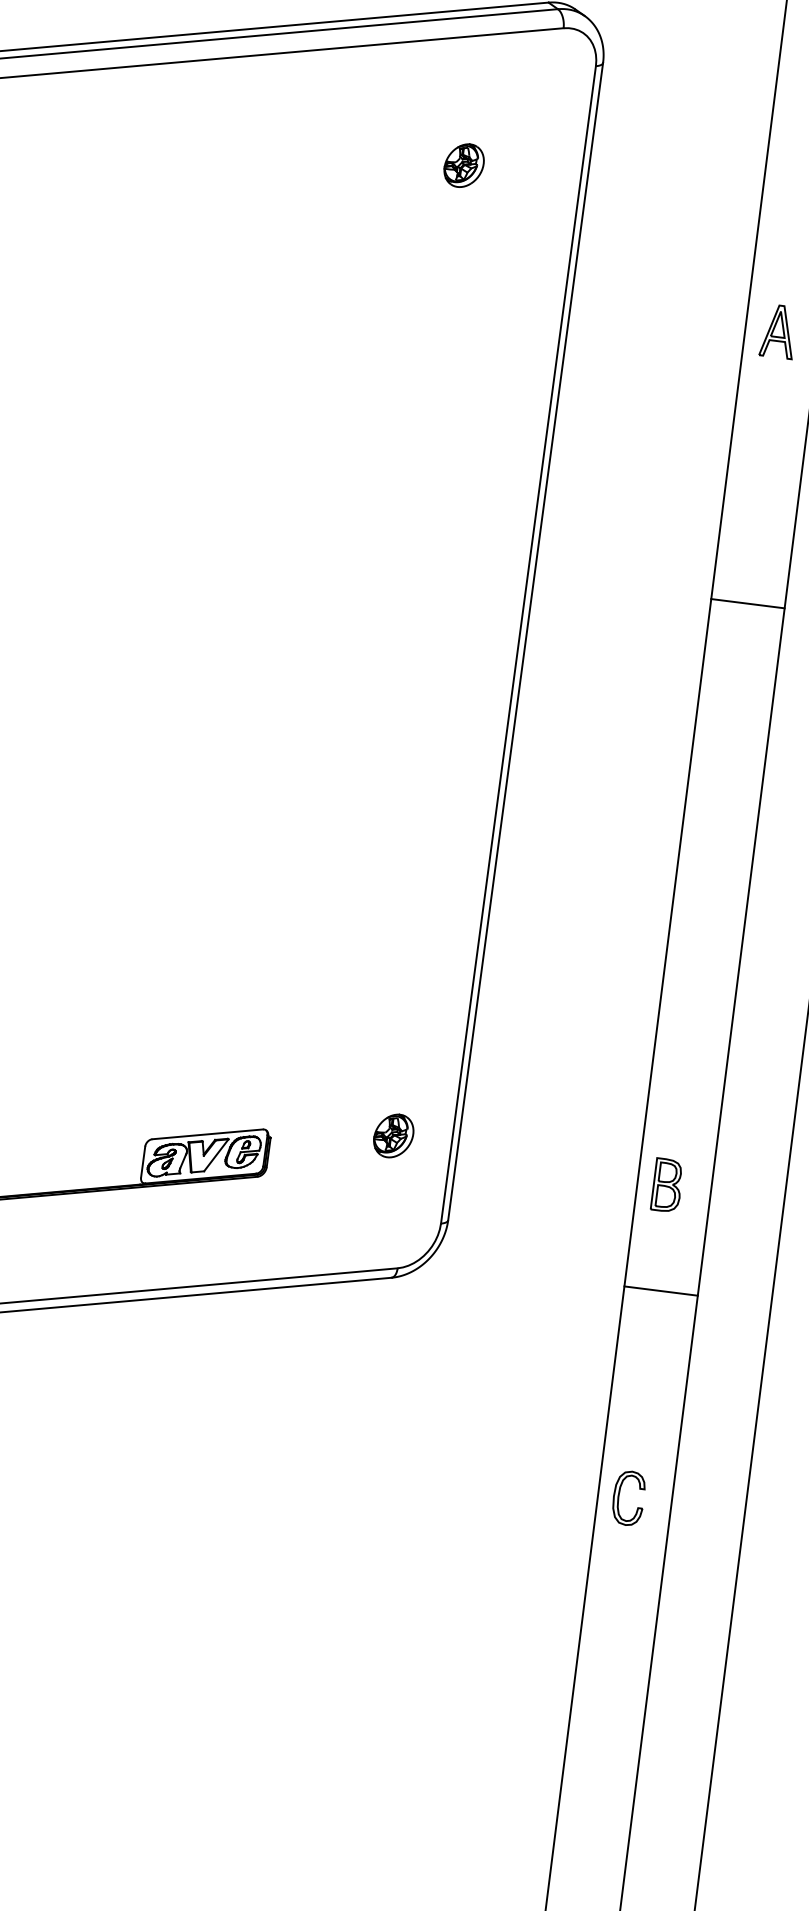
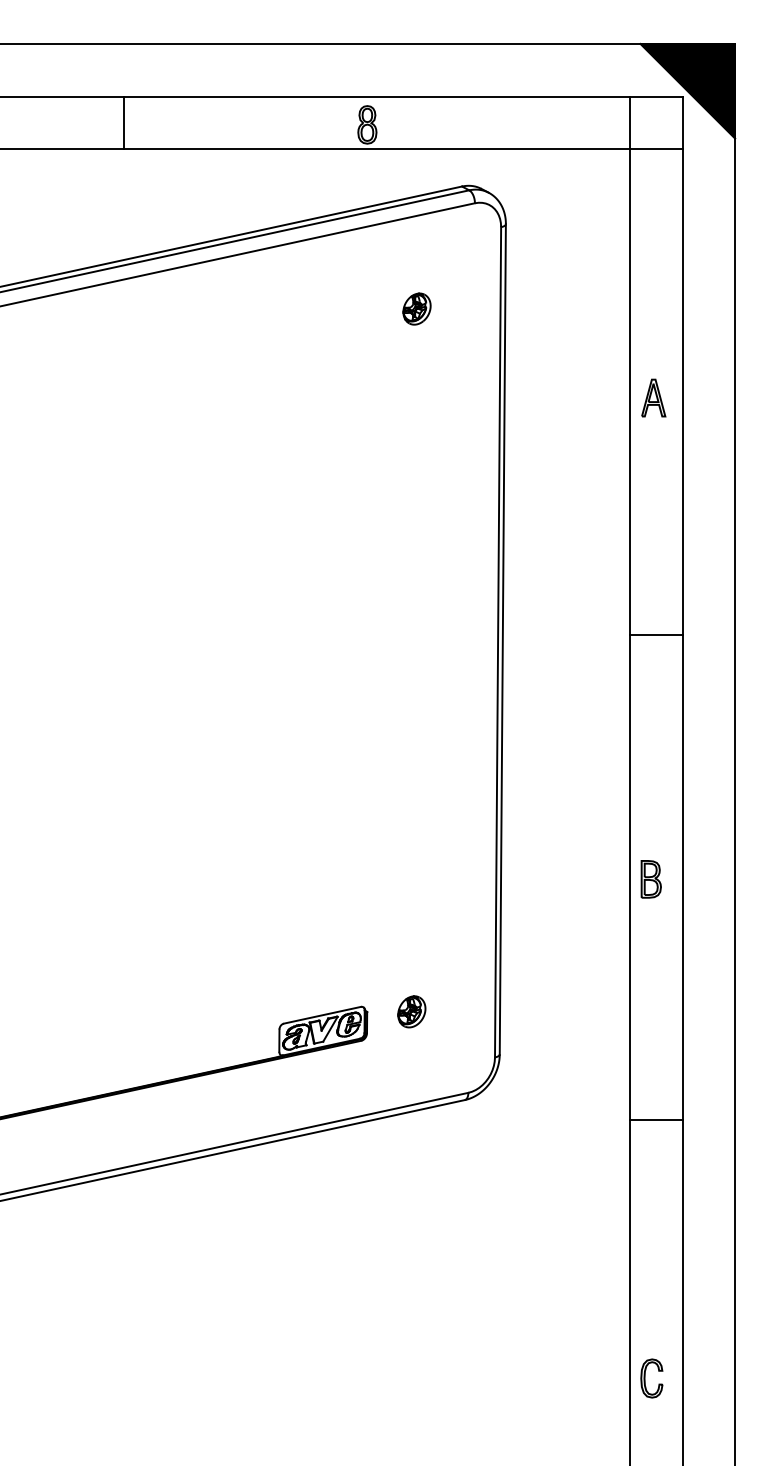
line: (746, 603) -> (655, 634), moved
part: (393, 1135) -> (411, 1011), moved
part: (666, 1185) -> (650, 879), moved
line: (660, 1291) -> (655, 1120), moved
part: (628, 1498) -> (651, 1378), moved

